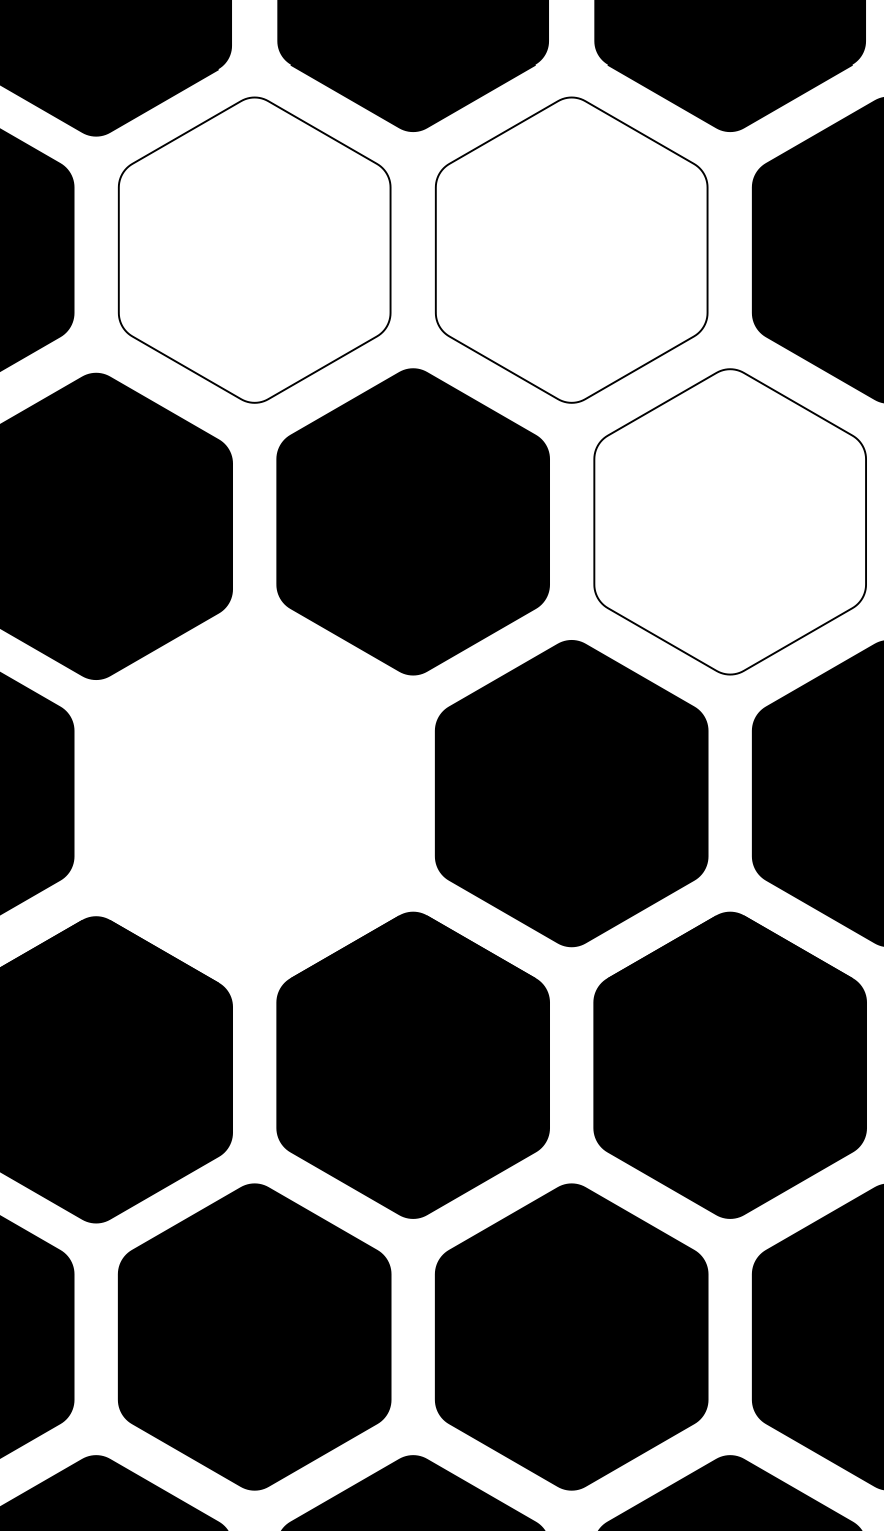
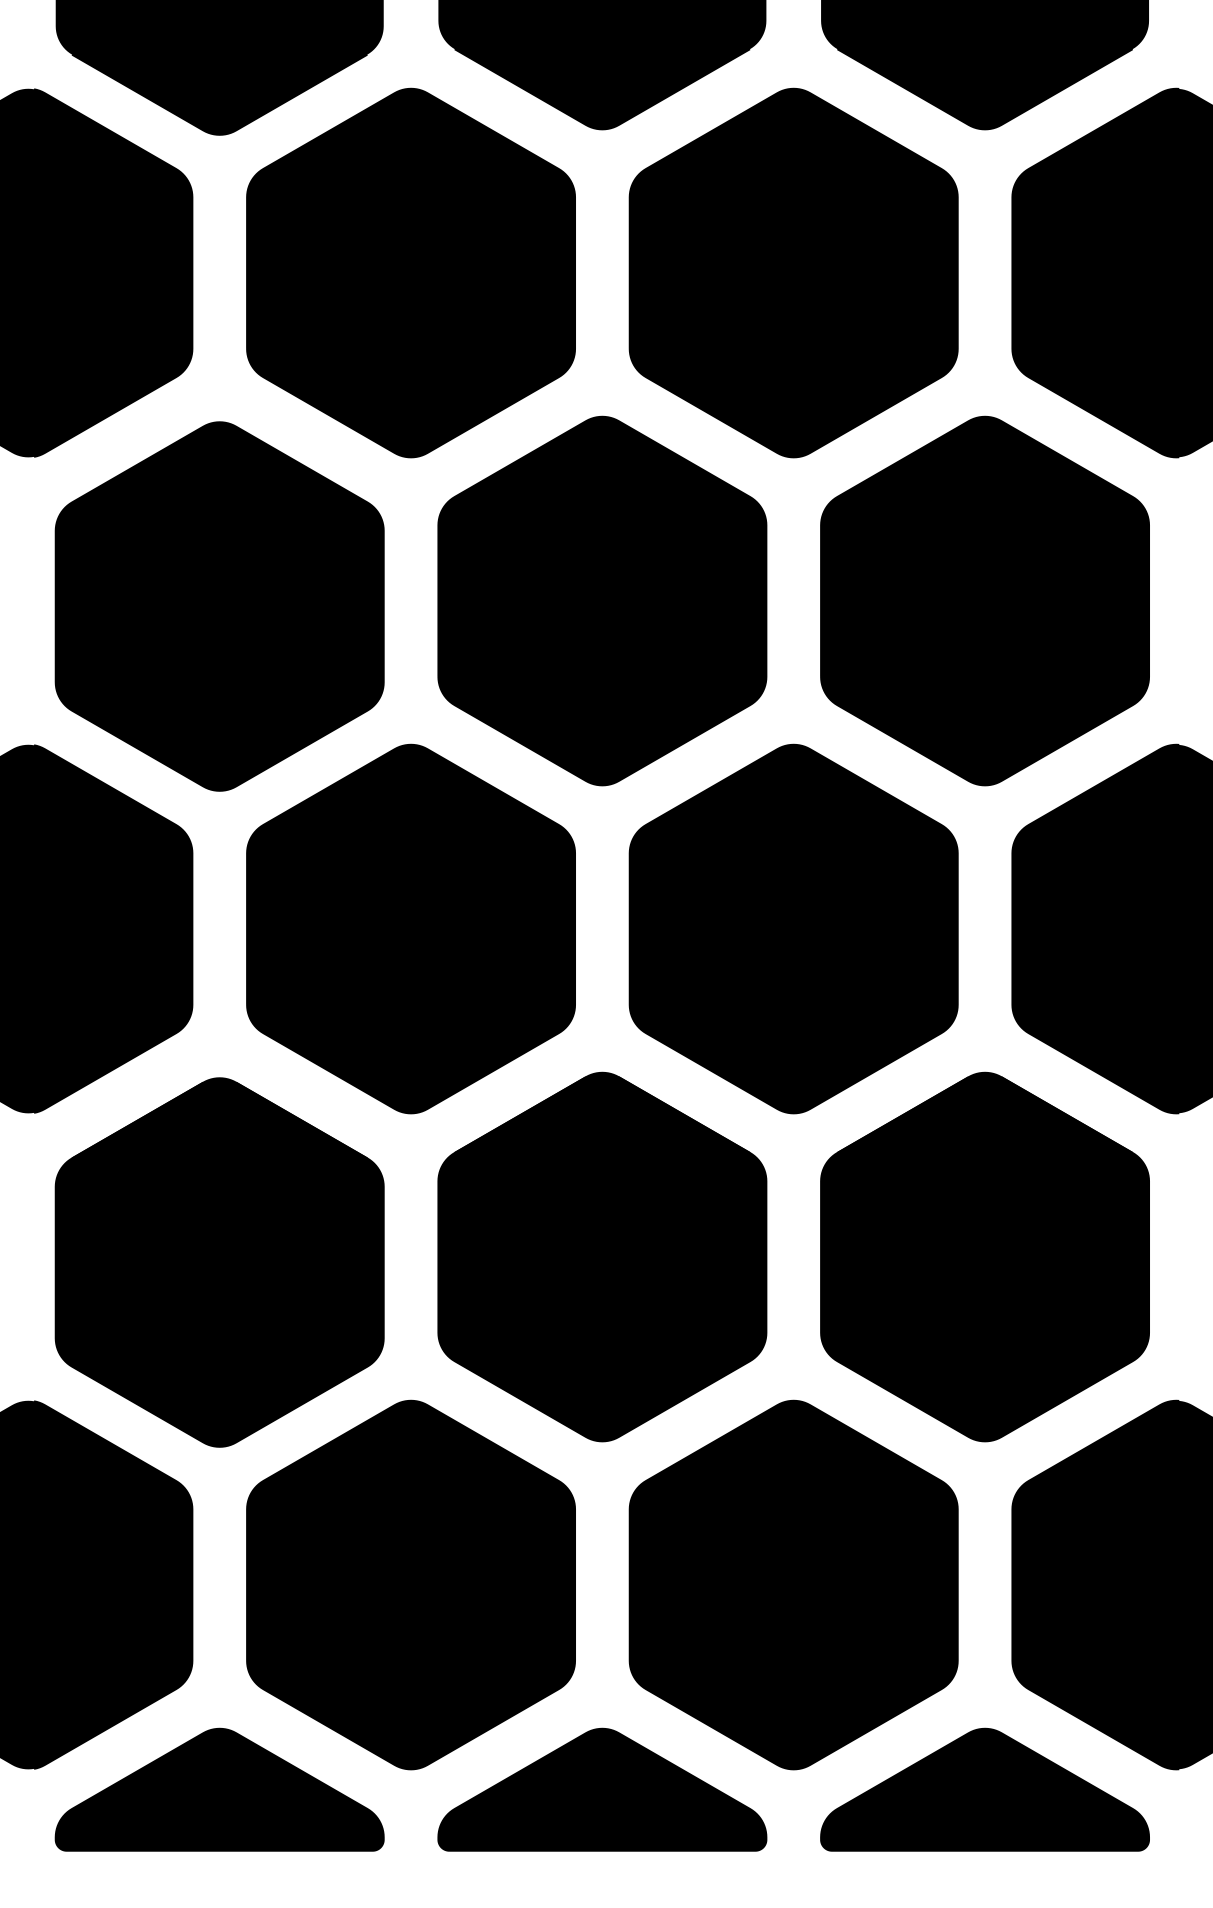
fill: (255, 249) -> (411, 272), added
fill: (571, 249) -> (793, 272), added
fill: (730, 521) -> (985, 600), added
part: (254, 793) -> (410, 928), added

